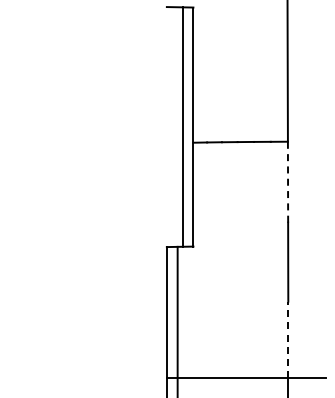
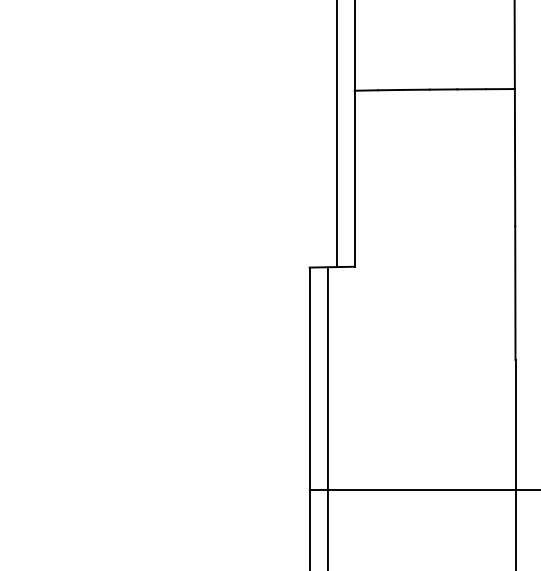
line: (288, 181) -> (515, 156), dashed -> solid
line: (288, 339) -> (515, 424), dashed -> solid

